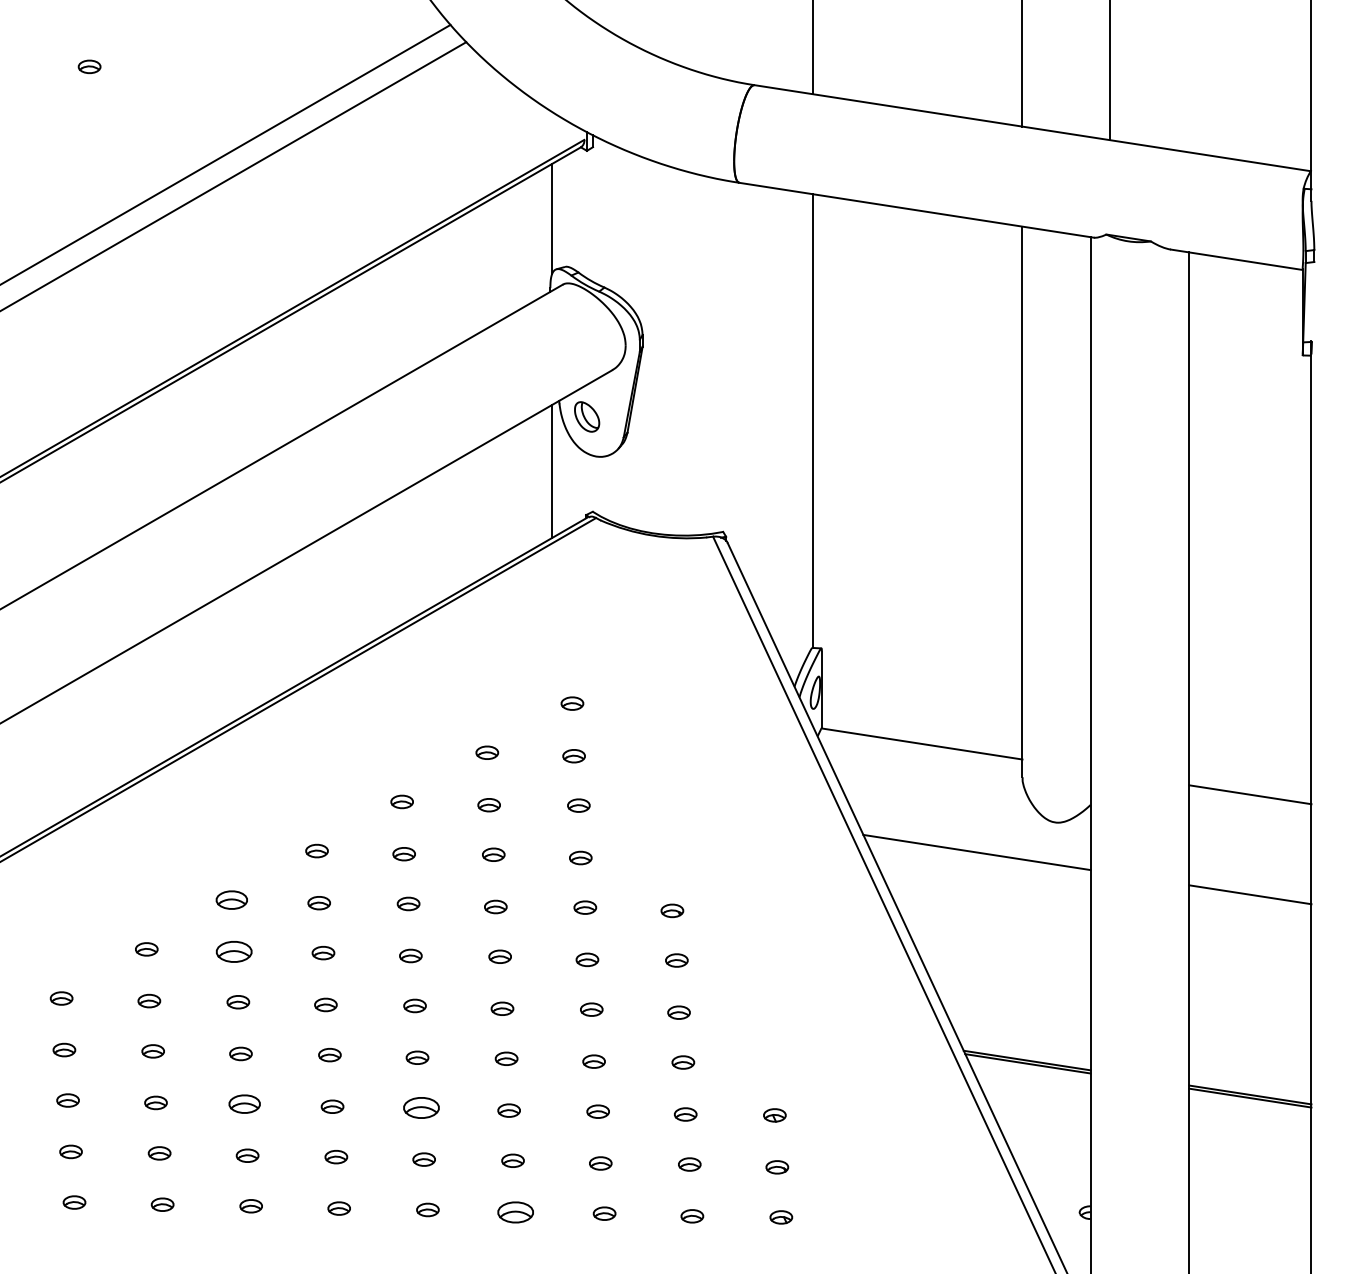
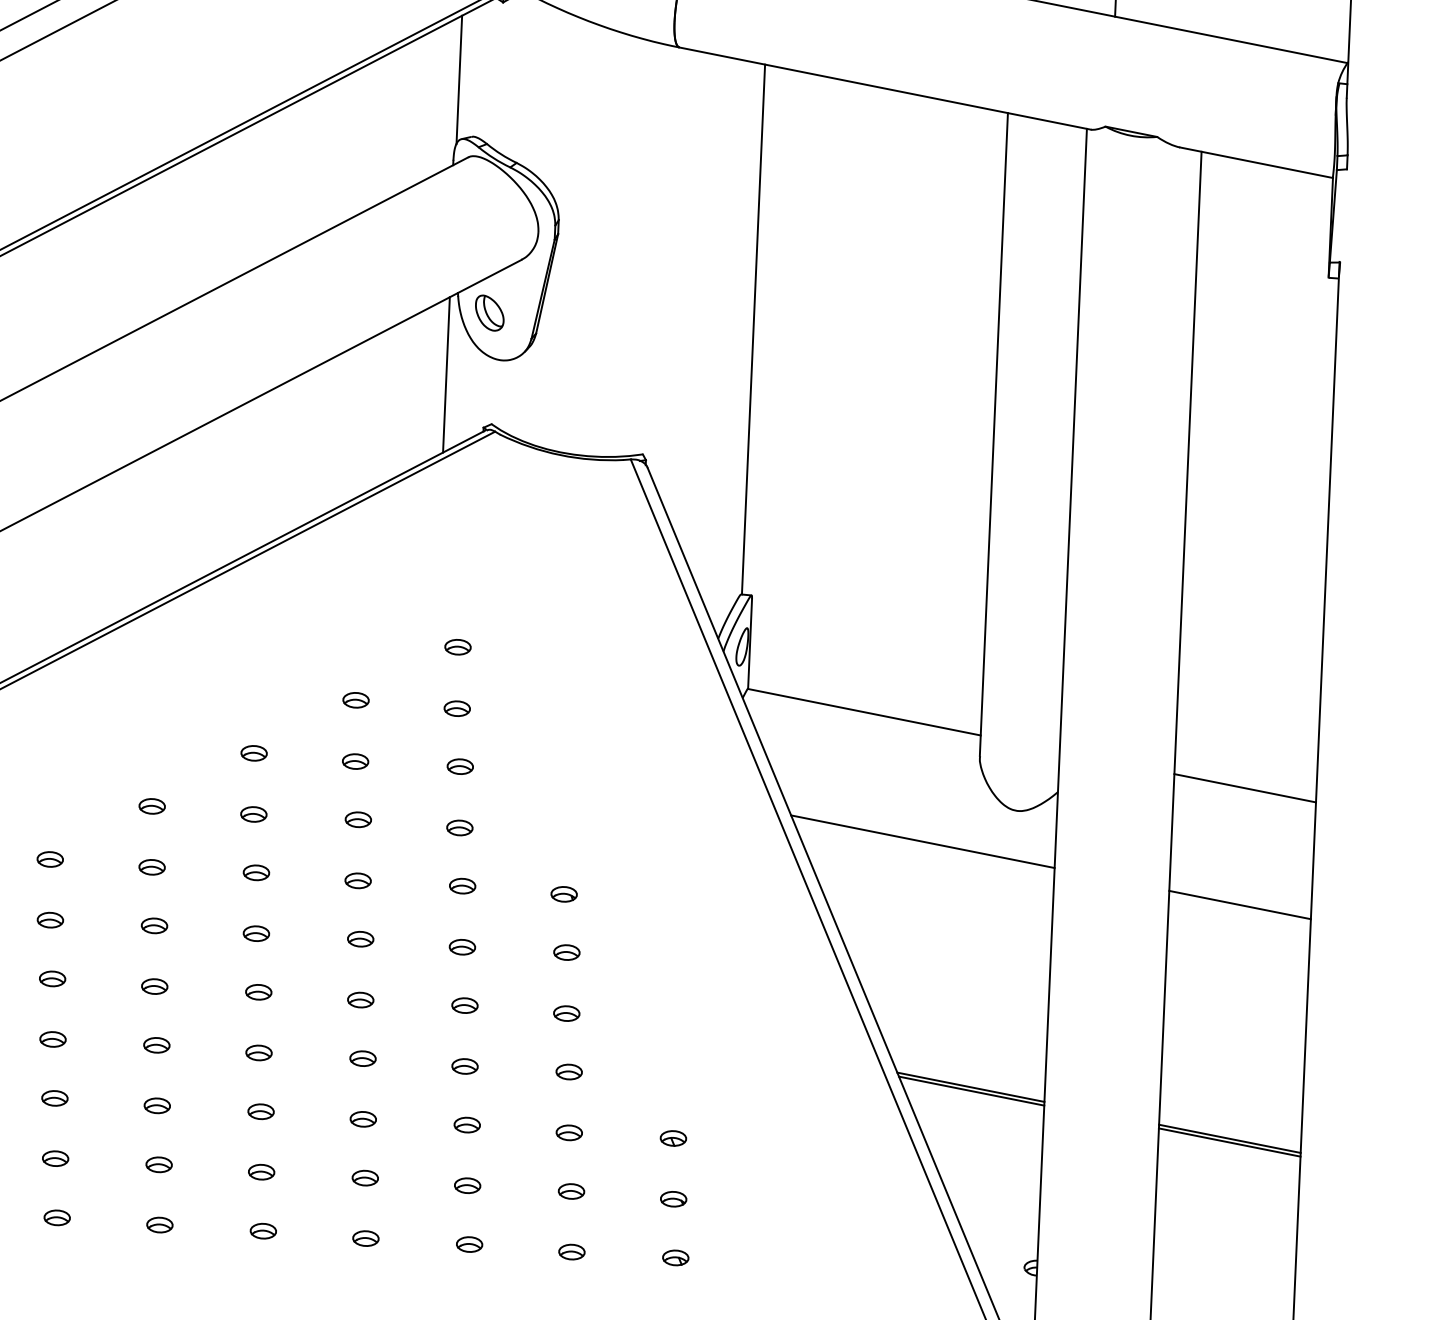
part: (231, 900) -> (49, 859), size x0.71
part: (234, 952) -> (50, 920), size x0.62
part: (244, 1104) -> (54, 1098), size x0.71
part: (421, 1107) -> (261, 1111), size x0.62
part: (515, 1212) -> (365, 1238), size x0.62

